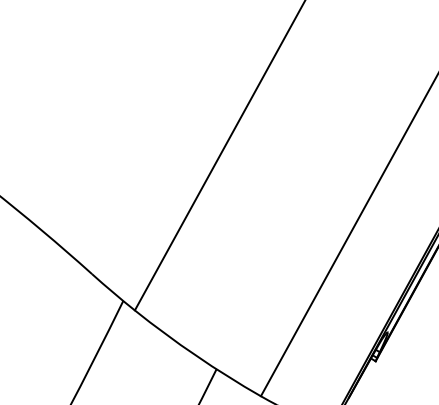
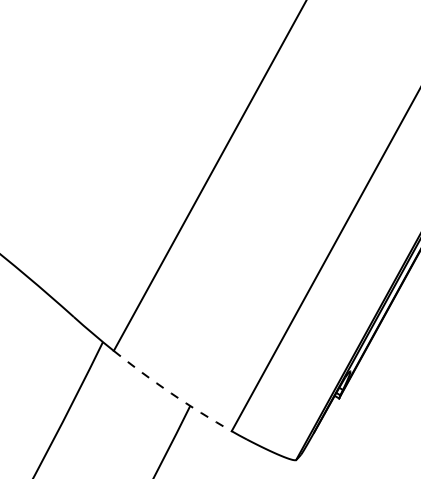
arc: (196, 355) -> (171, 393), solid -> dashed

